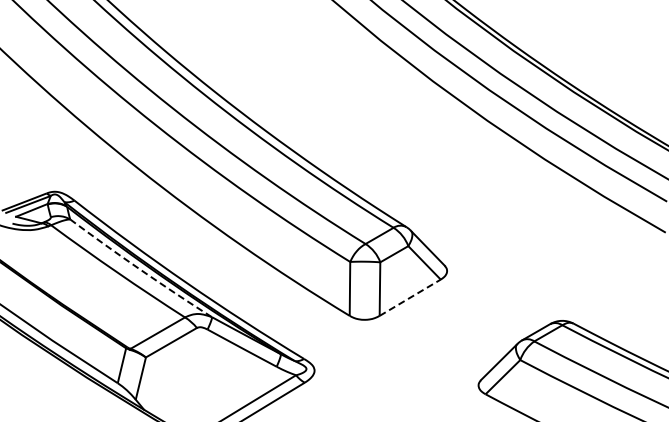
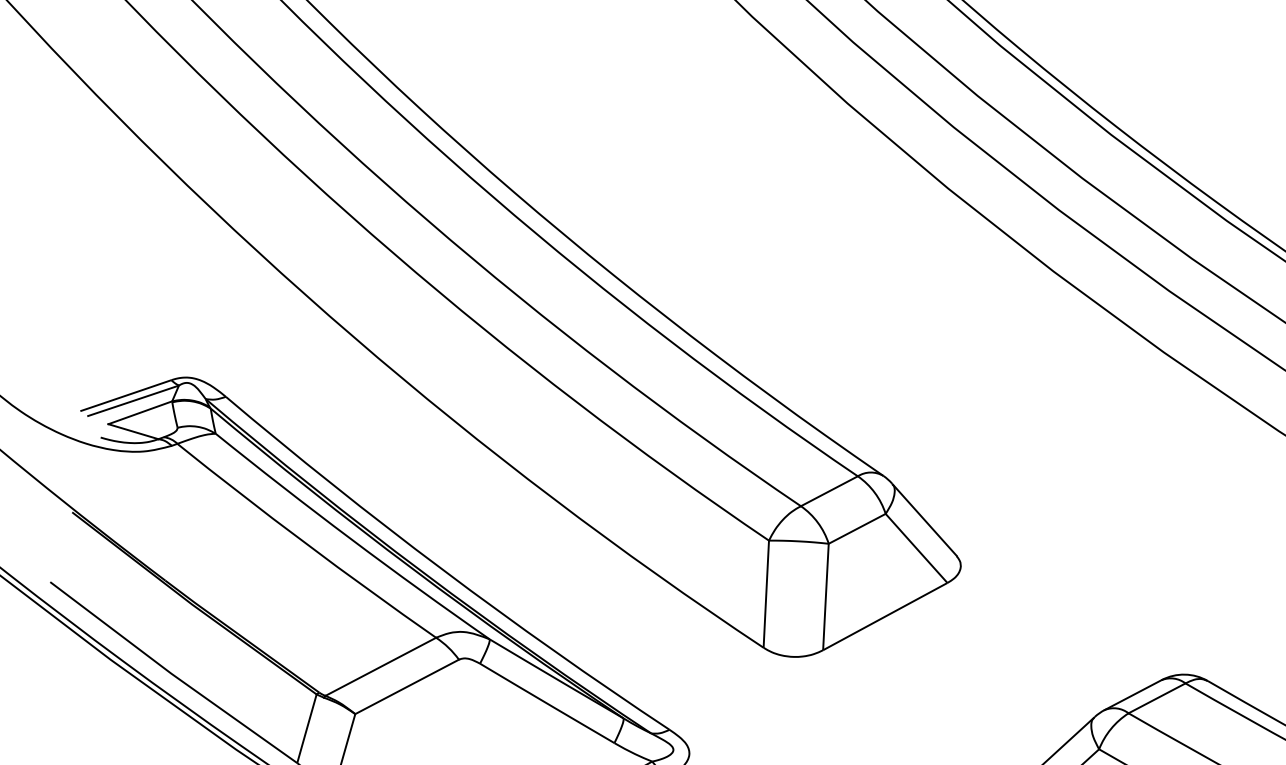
arc: (140, 269) -> (351, 538), dashed -> solid
line: (410, 297) -> (885, 616), dashed -> solid

